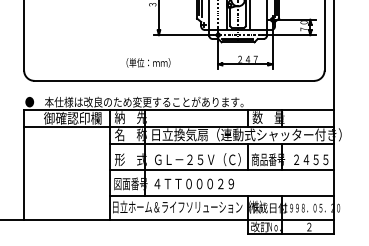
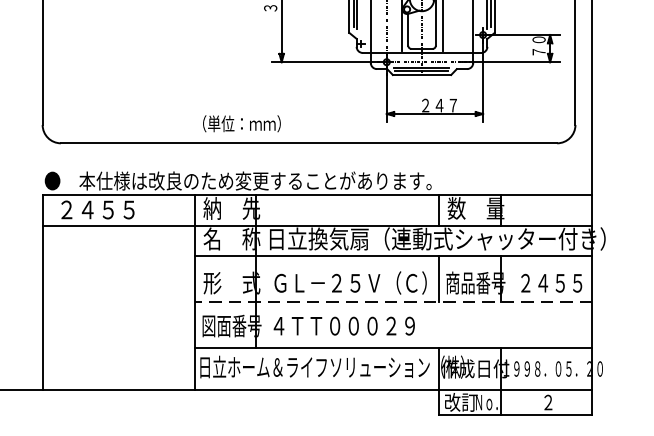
text: (148, 62) -> (241, 123), moved
text: (67, 118) -> (119, 210), 御確認印欄 -> ２４５５
line: (222, 170) -> (394, 302), solid -> dashed

